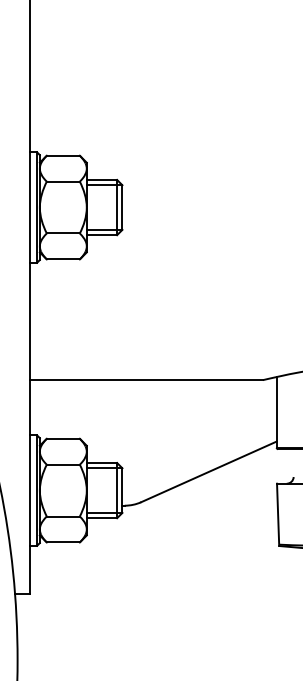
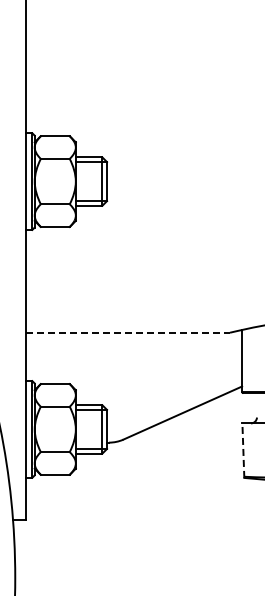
line: (146, 379) -> (128, 332), solid -> dashed
line: (278, 514) -> (243, 450), solid -> dashed

